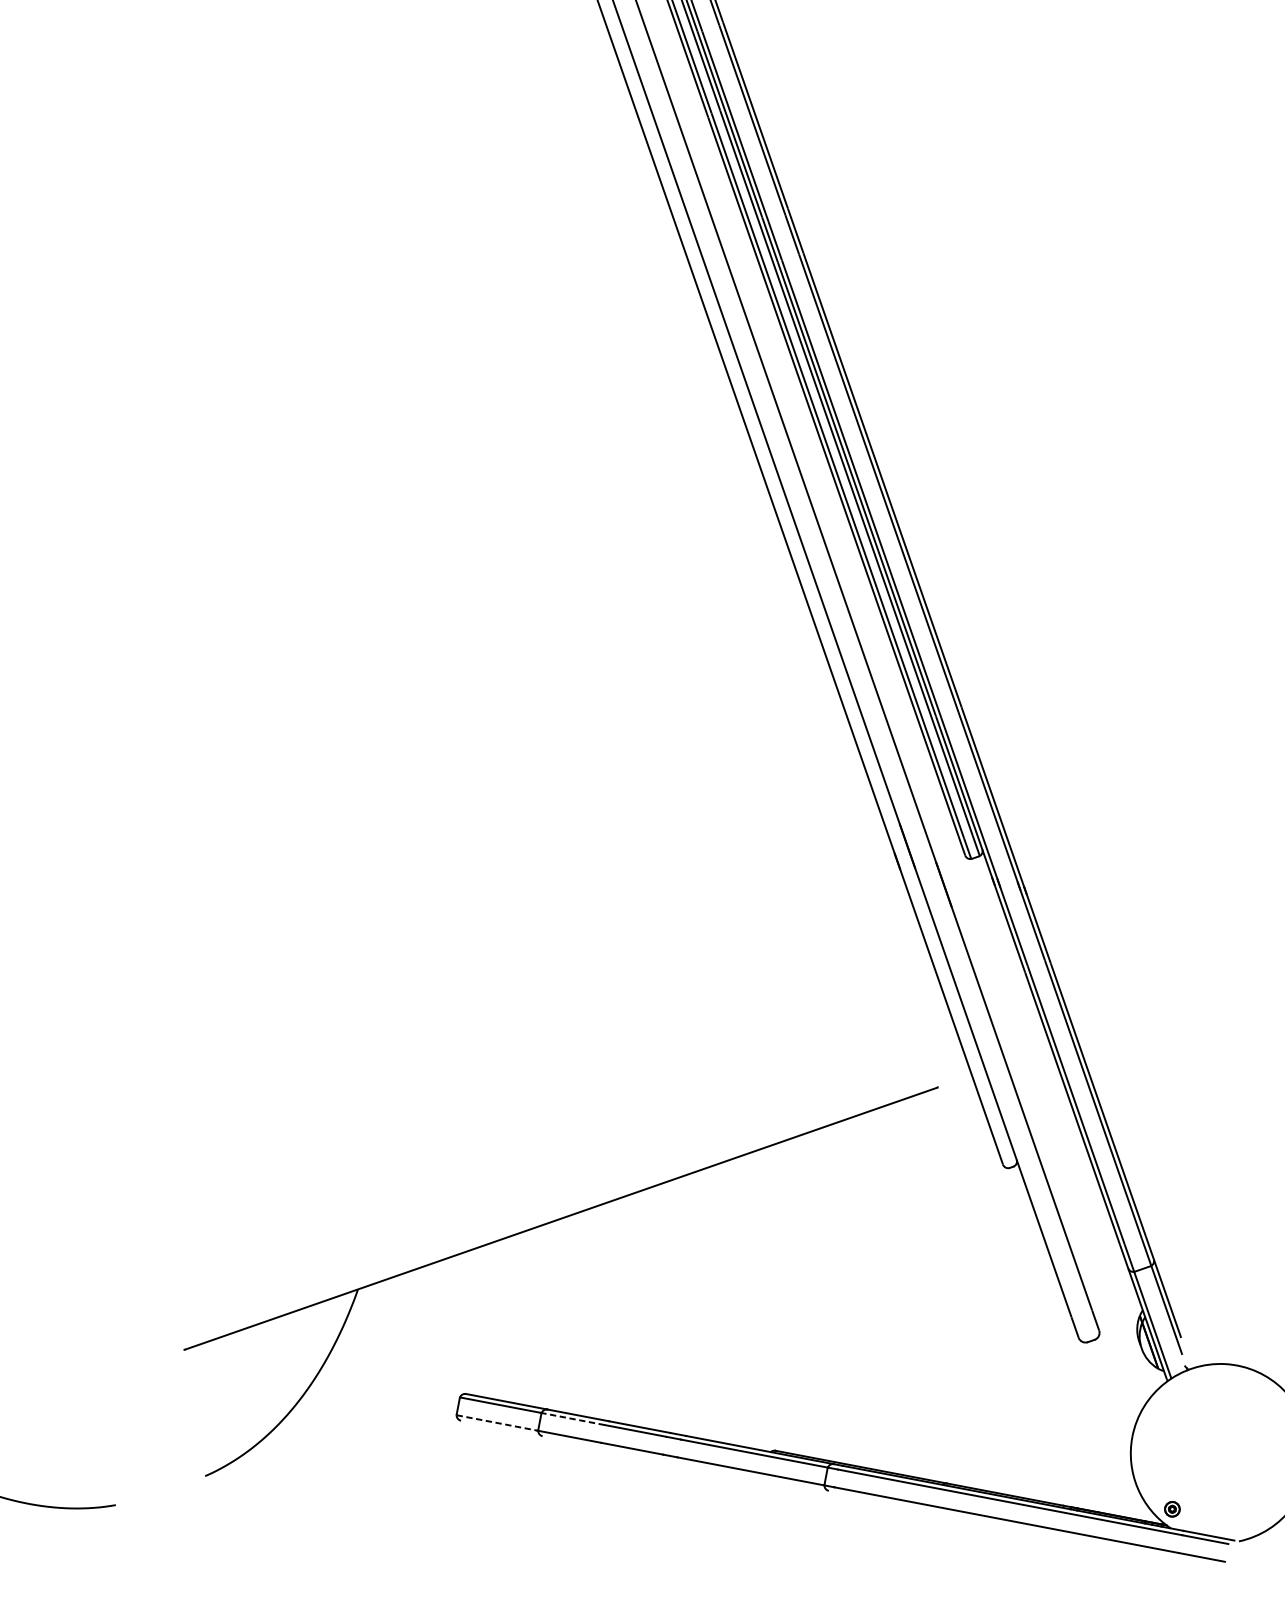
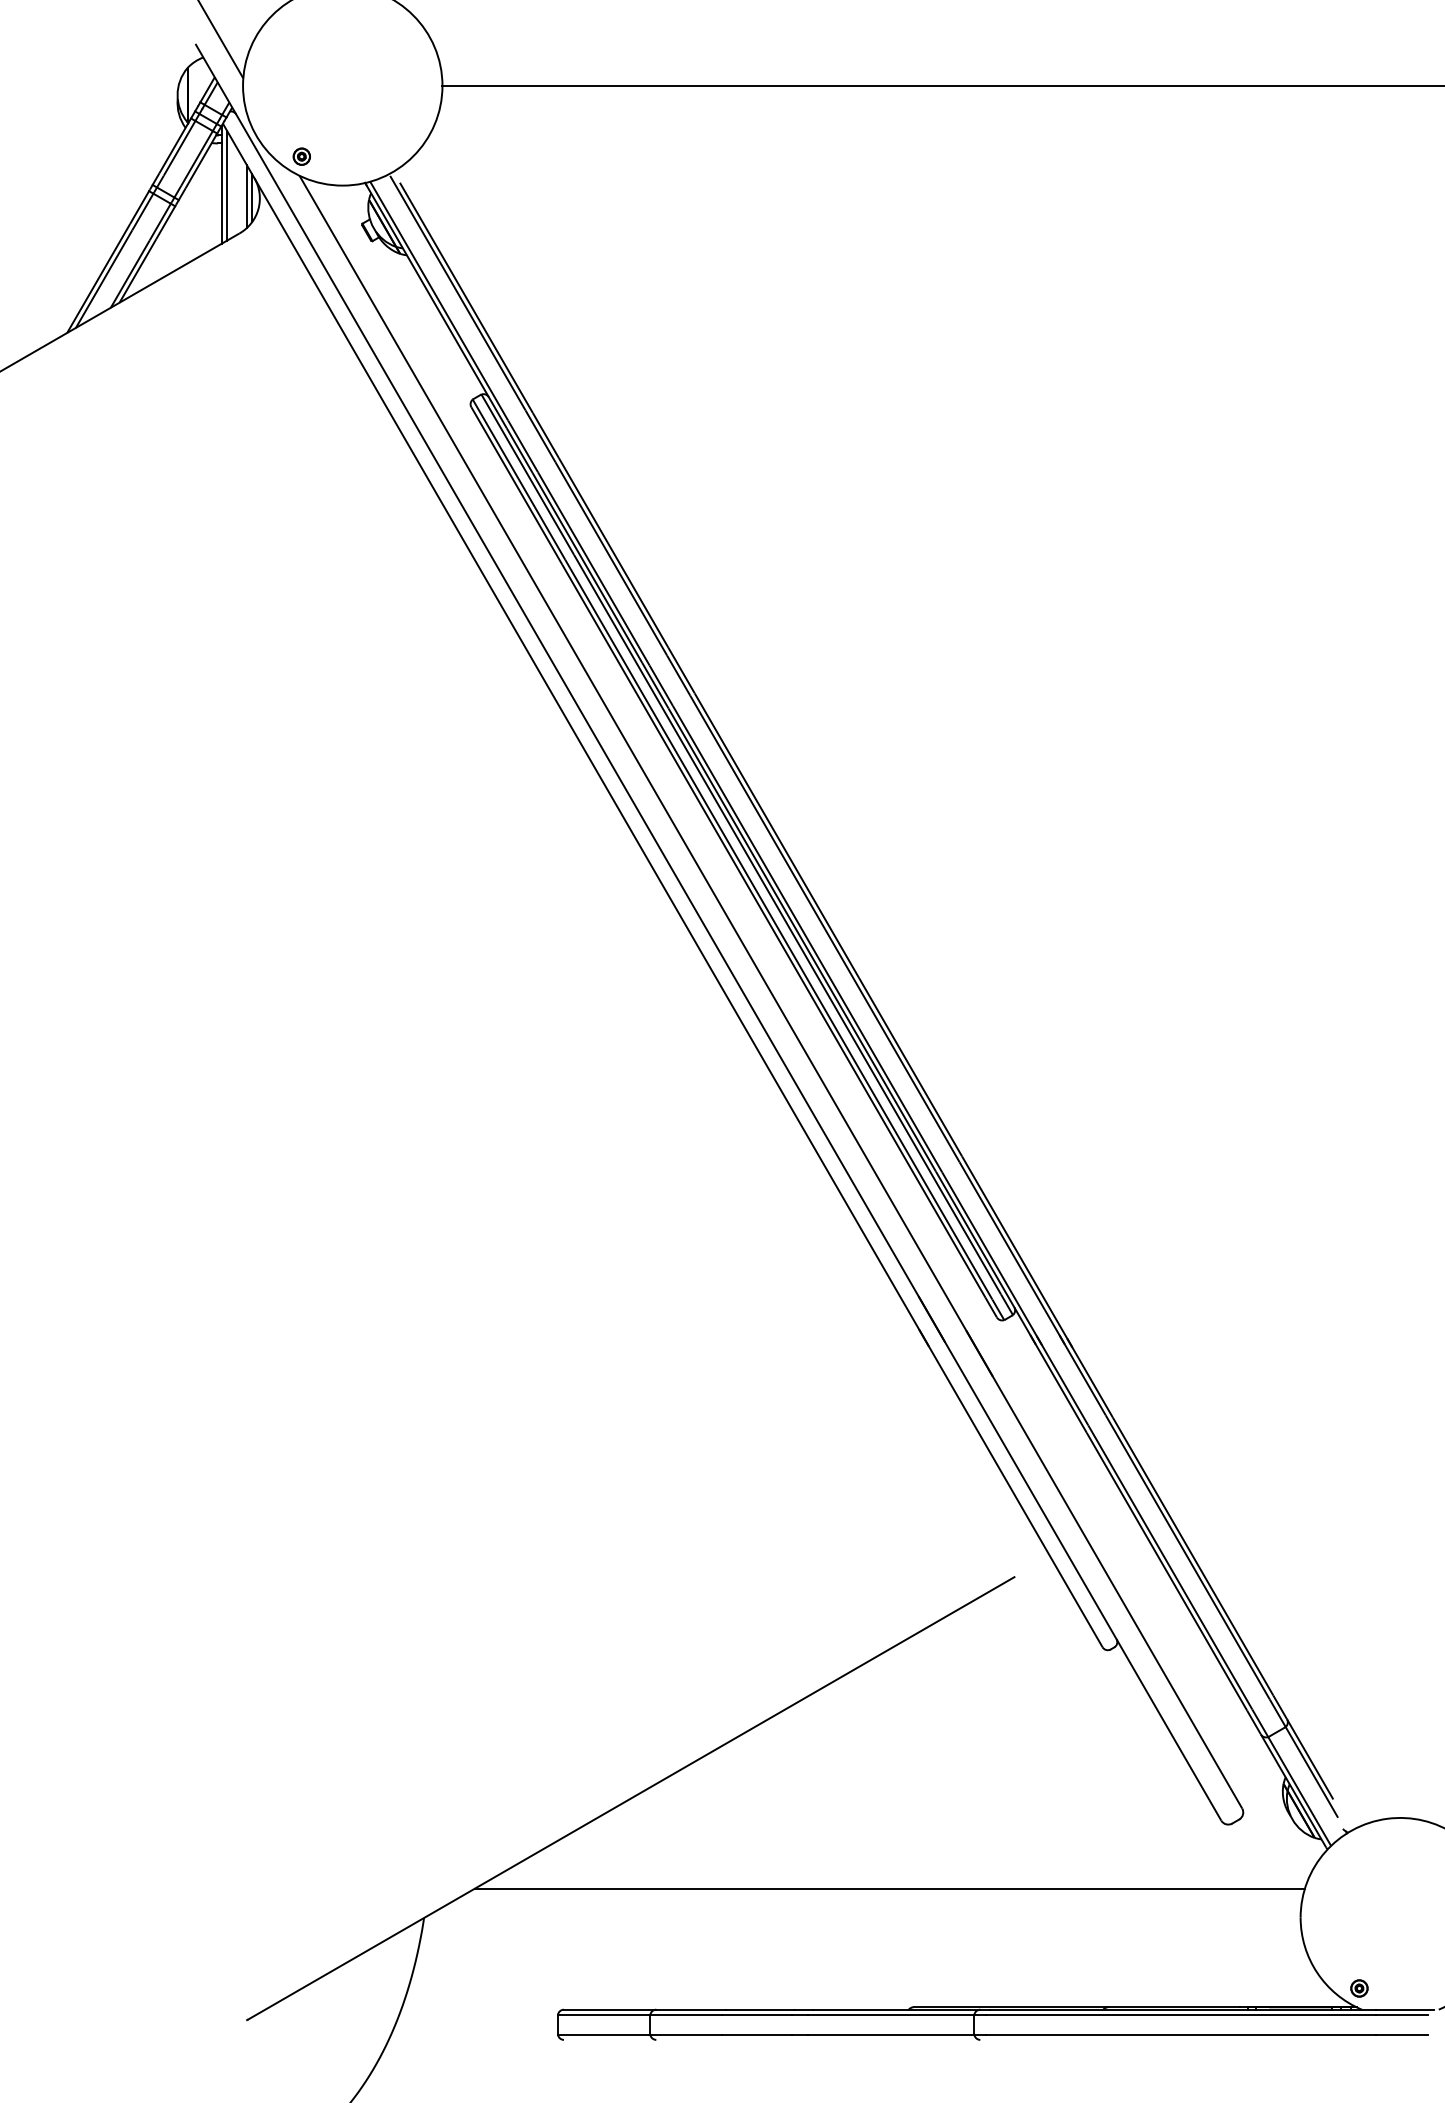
line: (774, 1341) -> (889, 1888), added
line: (573, 1418) -> (686, 2014), dashed -> solid
line: (496, 1422) -> (603, 2034), dashed -> solid

